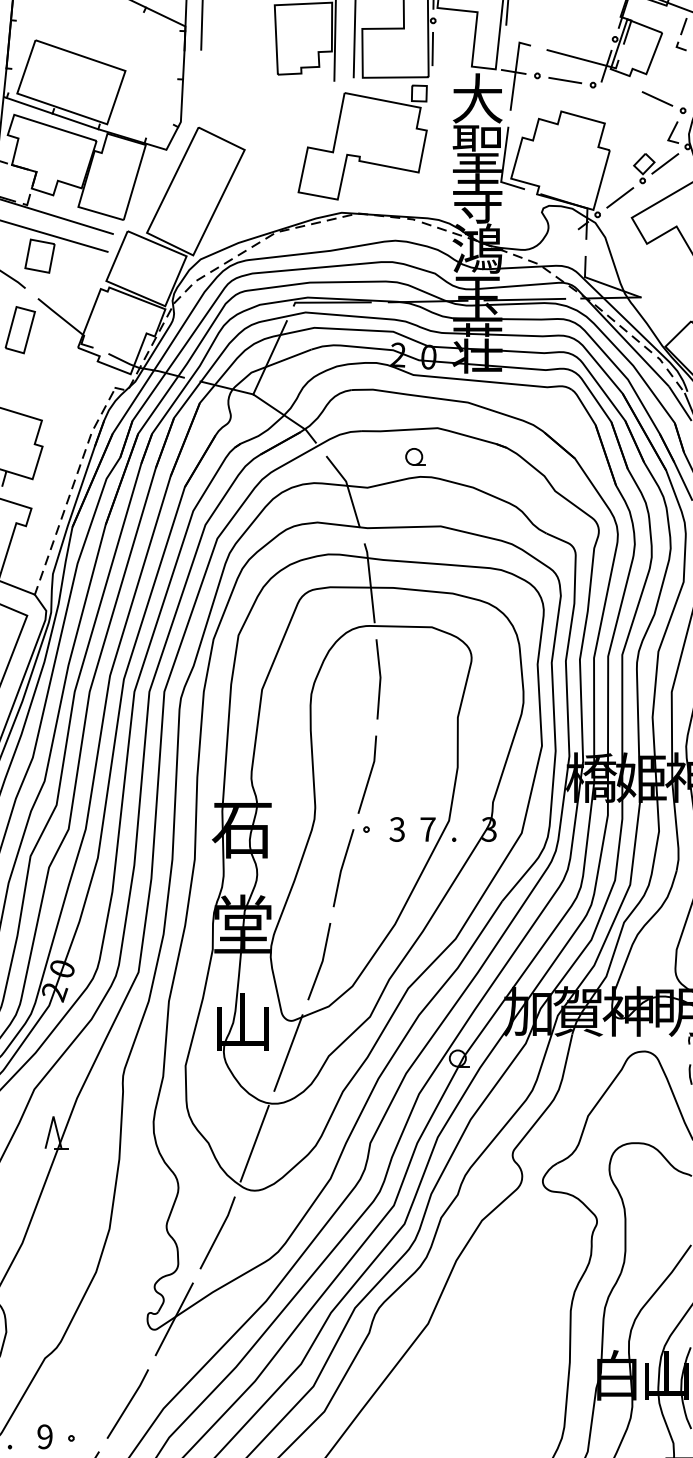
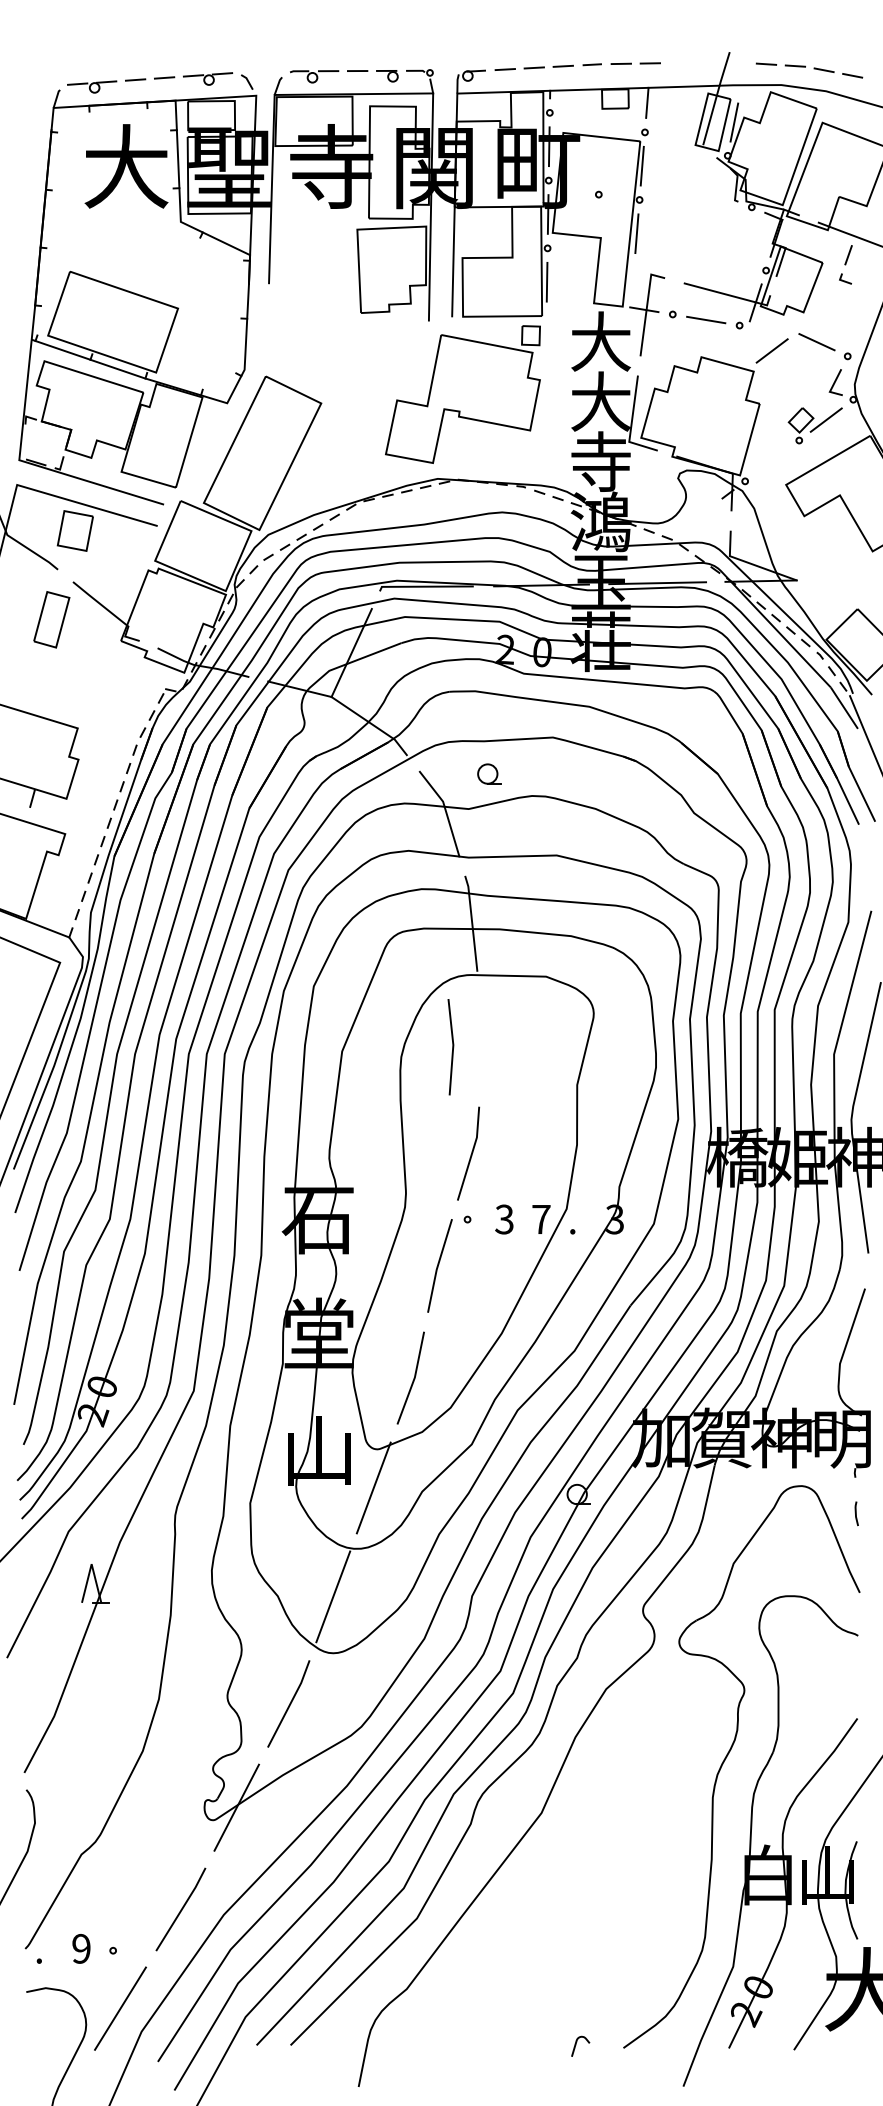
text: (477, 148) -> (600, 401), 聖 -> 大
line: (619, 197) -> (771, 350), moved
part: (415, 456) -> (489, 773), moved
line: (379, 679) -> (452, 1047), moved

